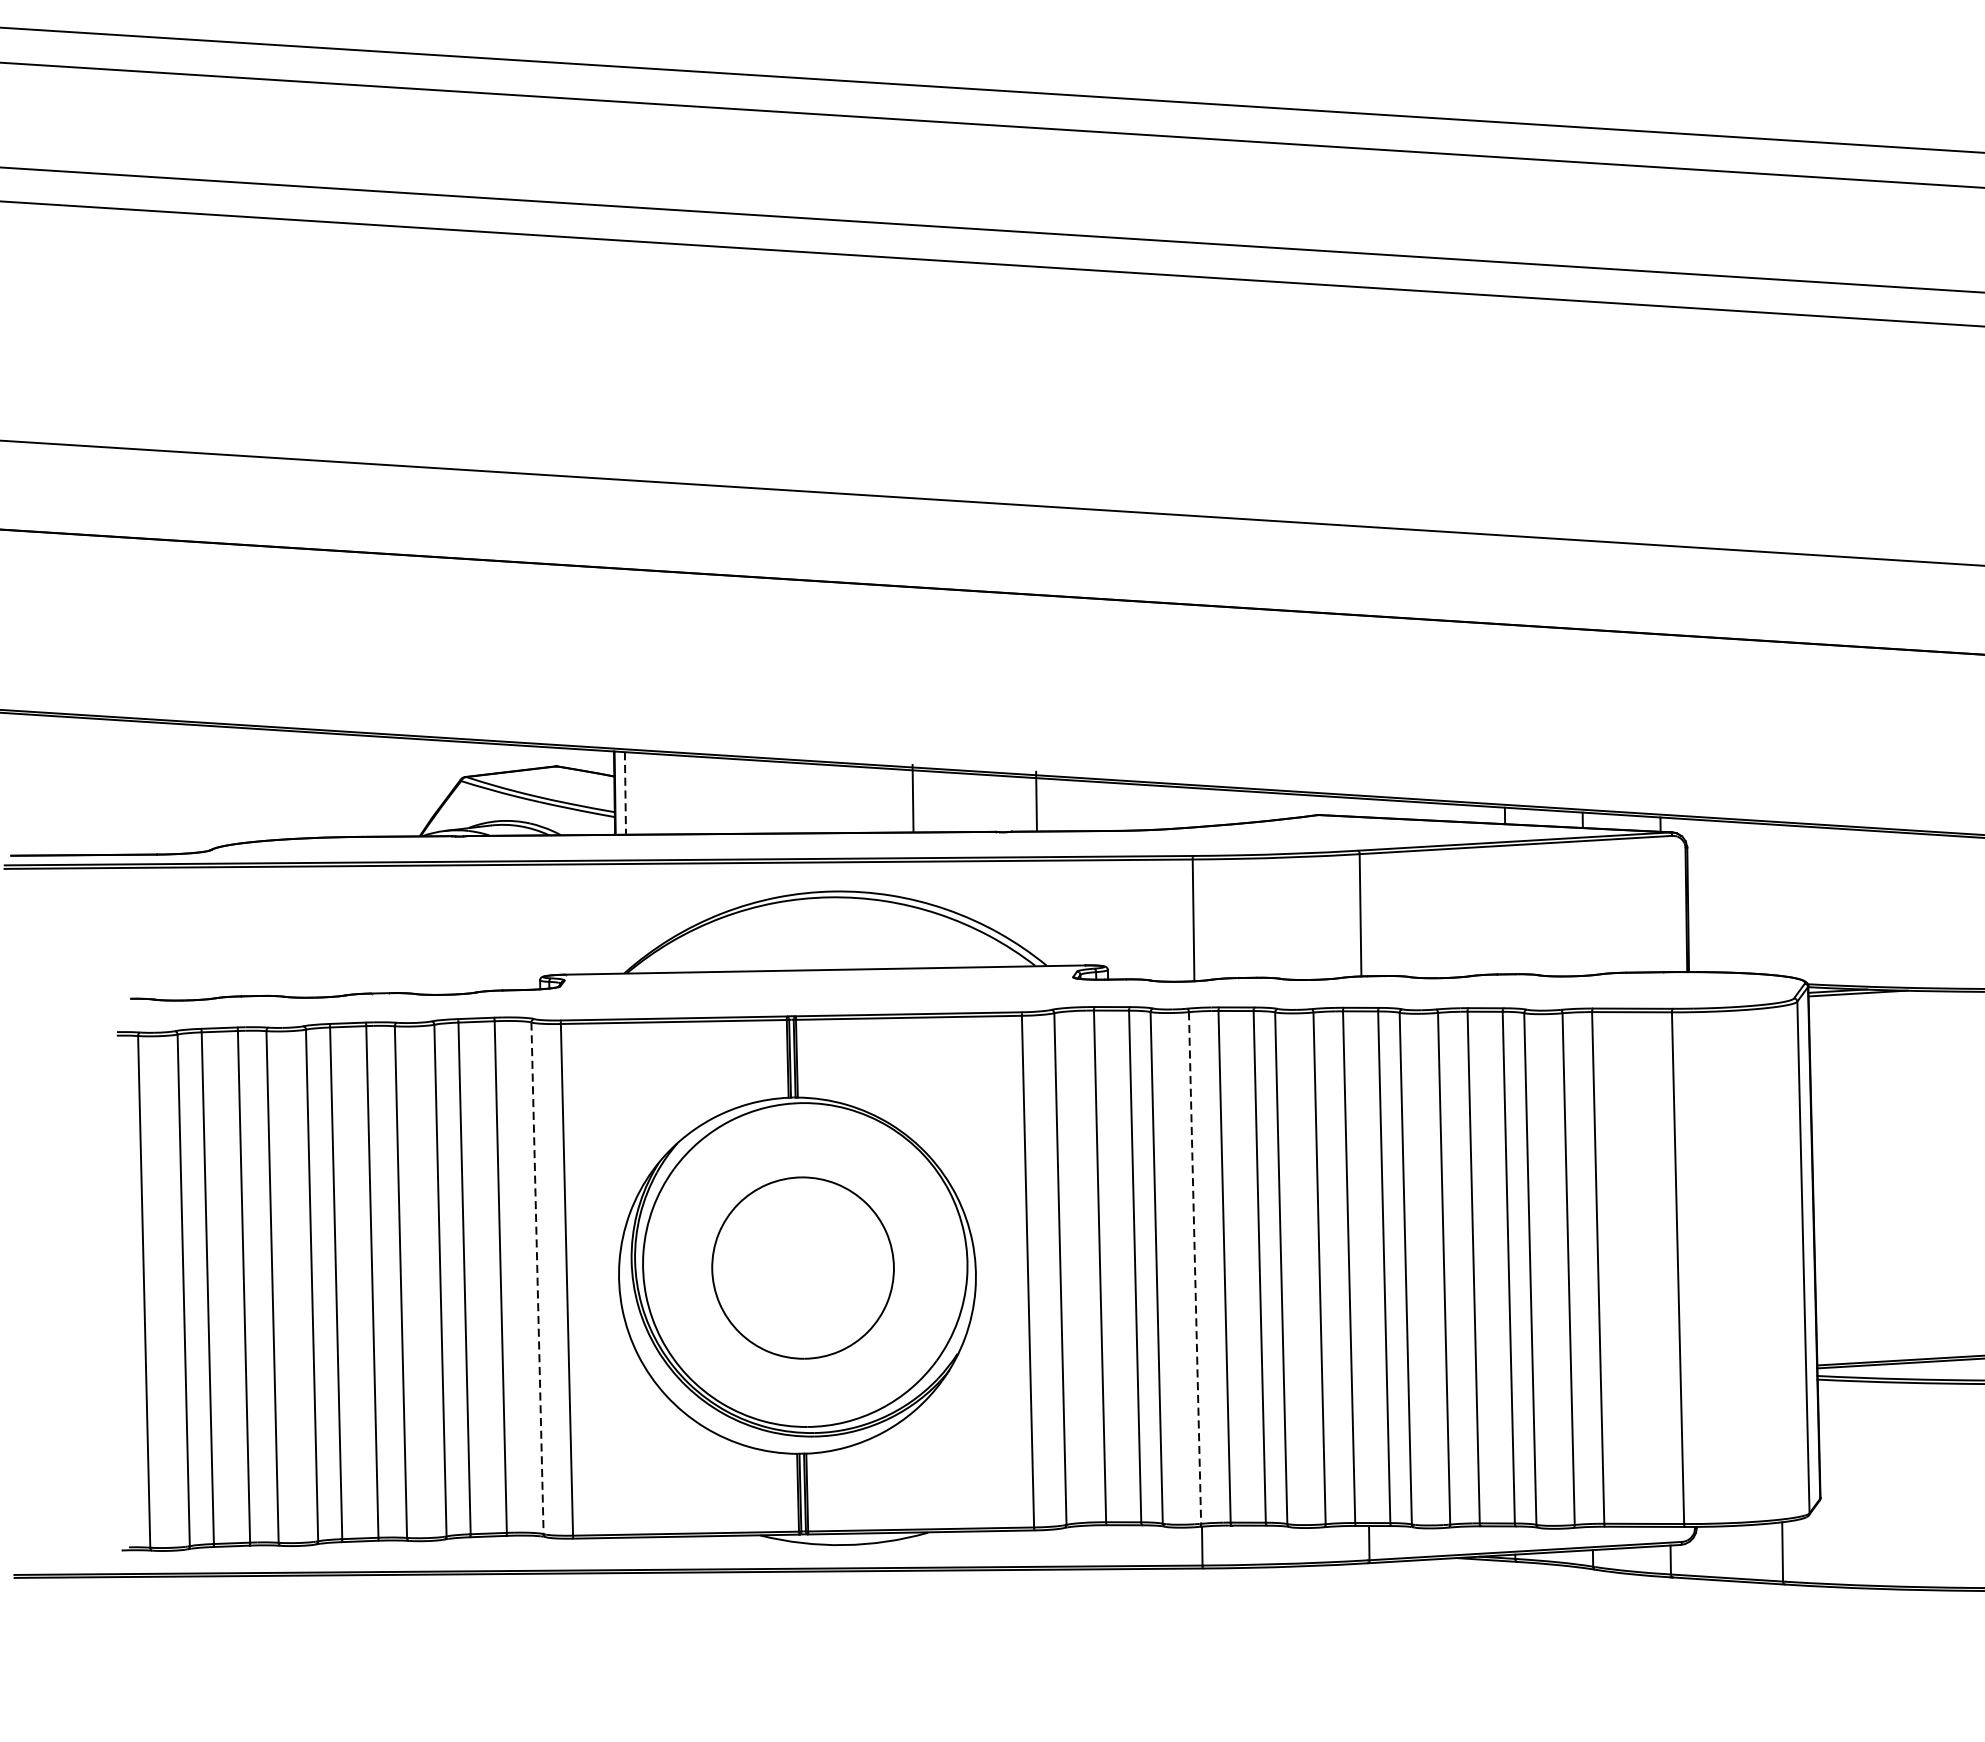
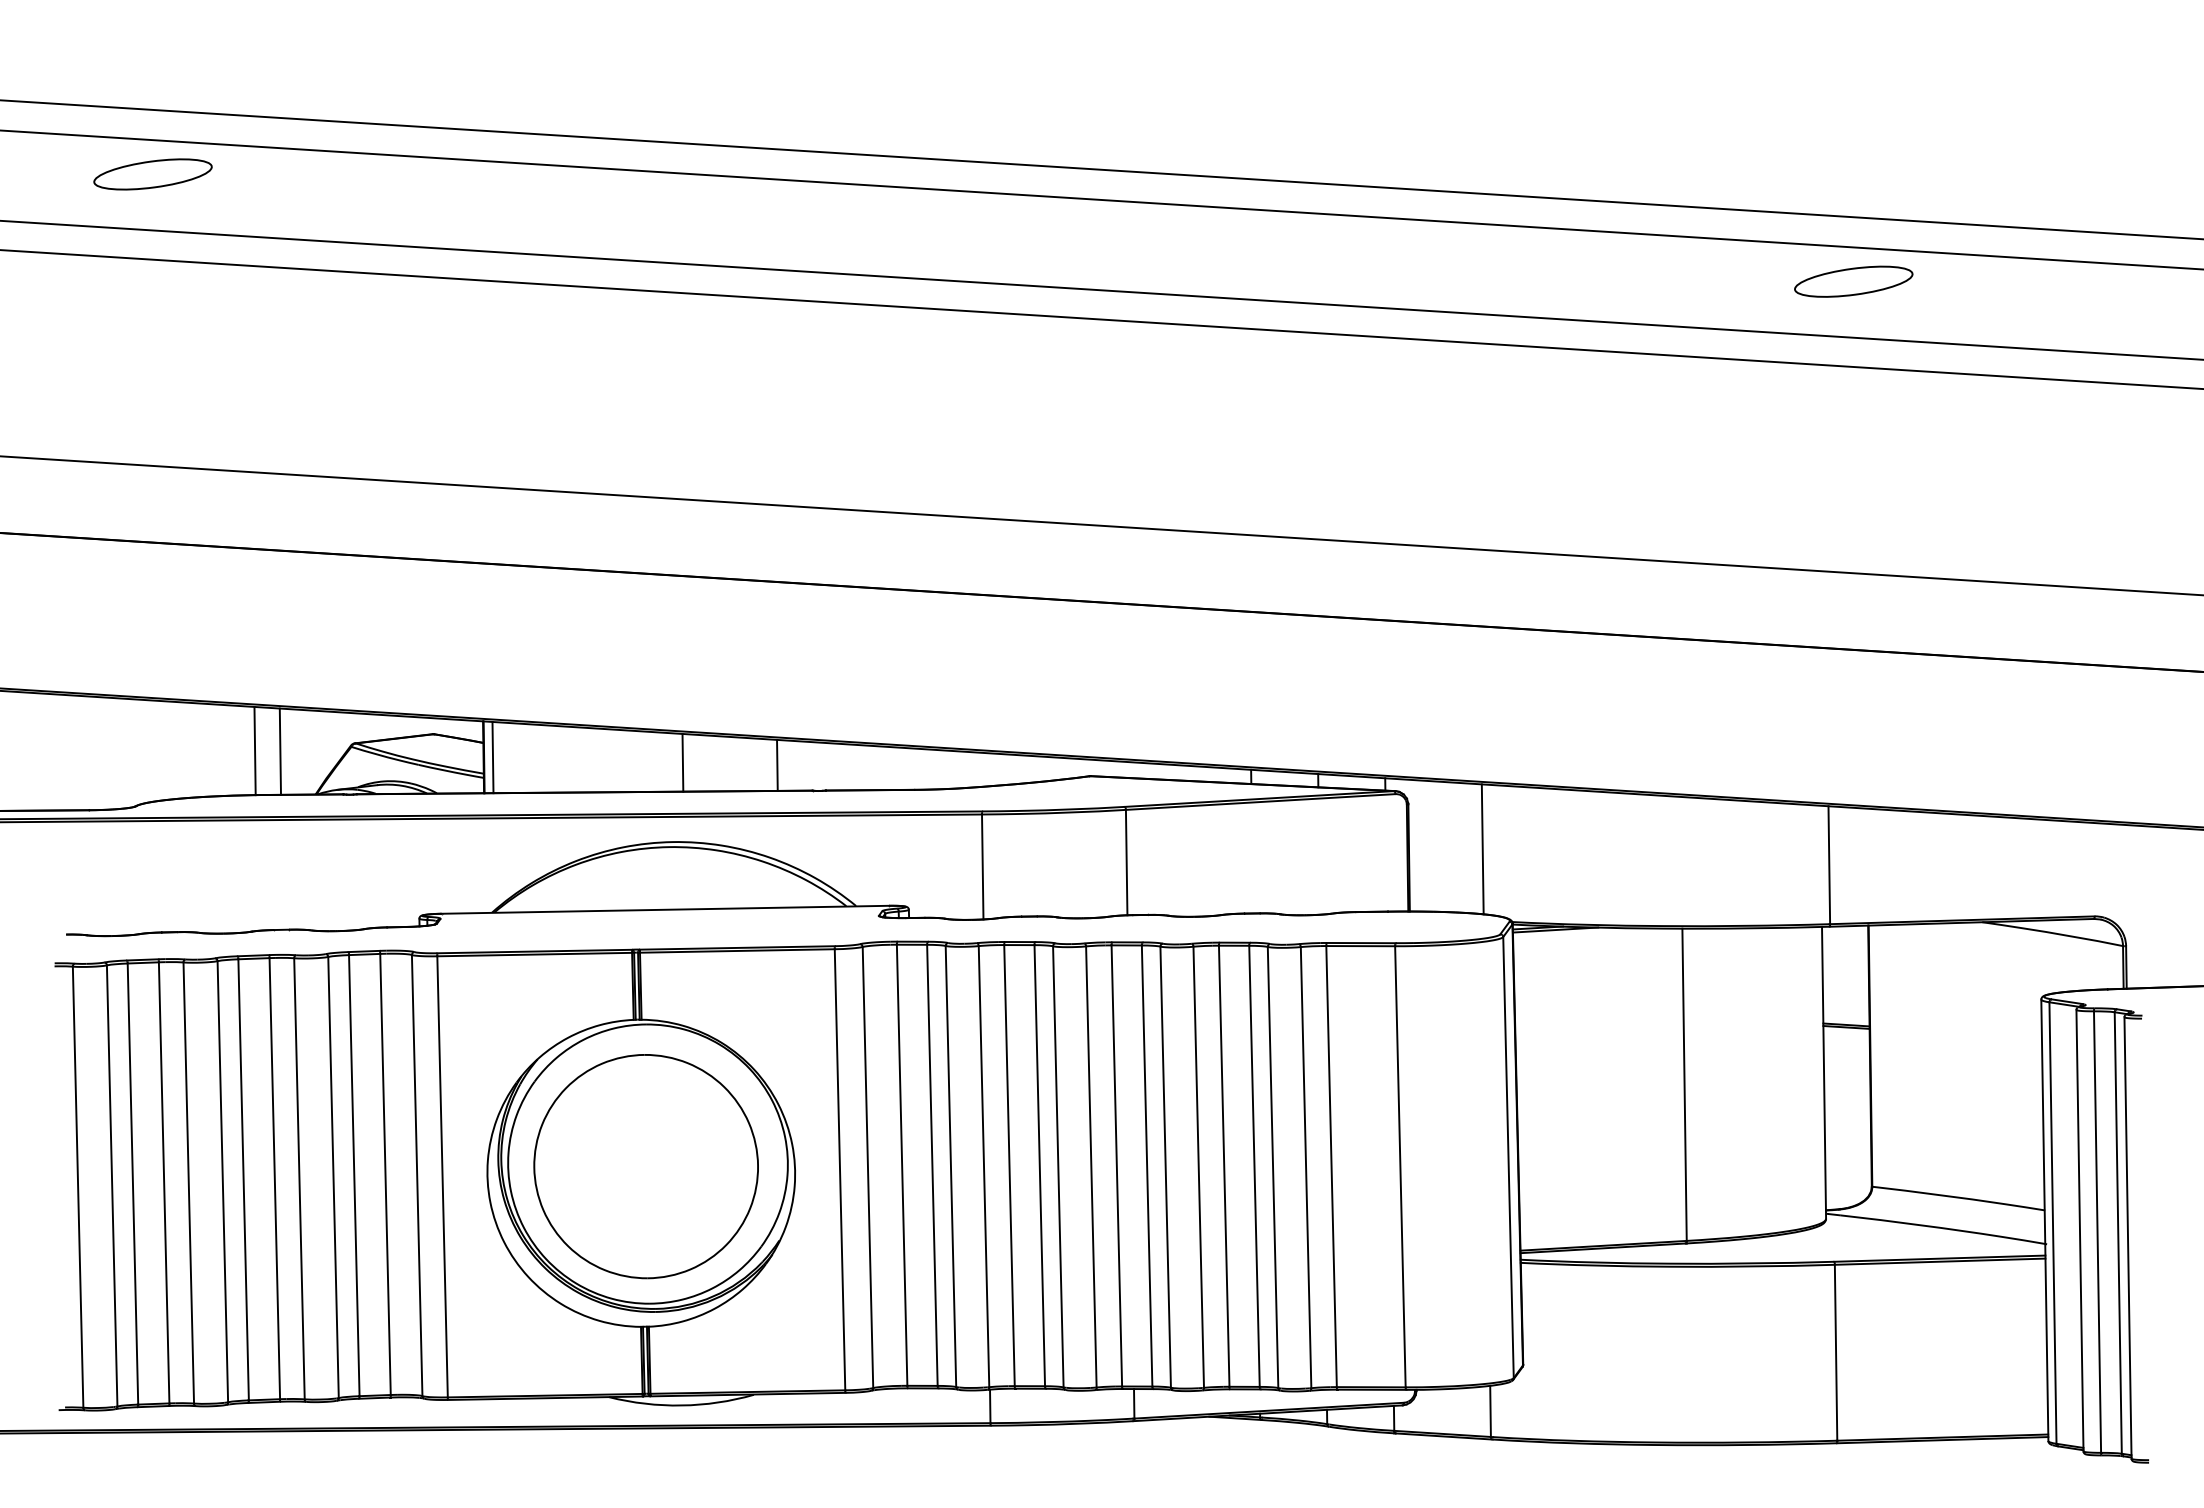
part: (230, 117) -> (152, 174), added
line: (348, 785) -> (254, 750), added
line: (378, 786) -> (280, 751), added
line: (626, 793) -> (493, 757), dashed -> solid
line: (912, 798) -> (682, 762), moved
line: (1036, 800) -> (777, 764), moved
line: (1773, 900) -> (1482, 849), added
part: (802, 1267) -> (645, 1166), size x1.43
line: (1195, 1267) -> (984, 1166), dashed -> solid
line: (537, 1278) -> (417, 1175), dashed -> solid

